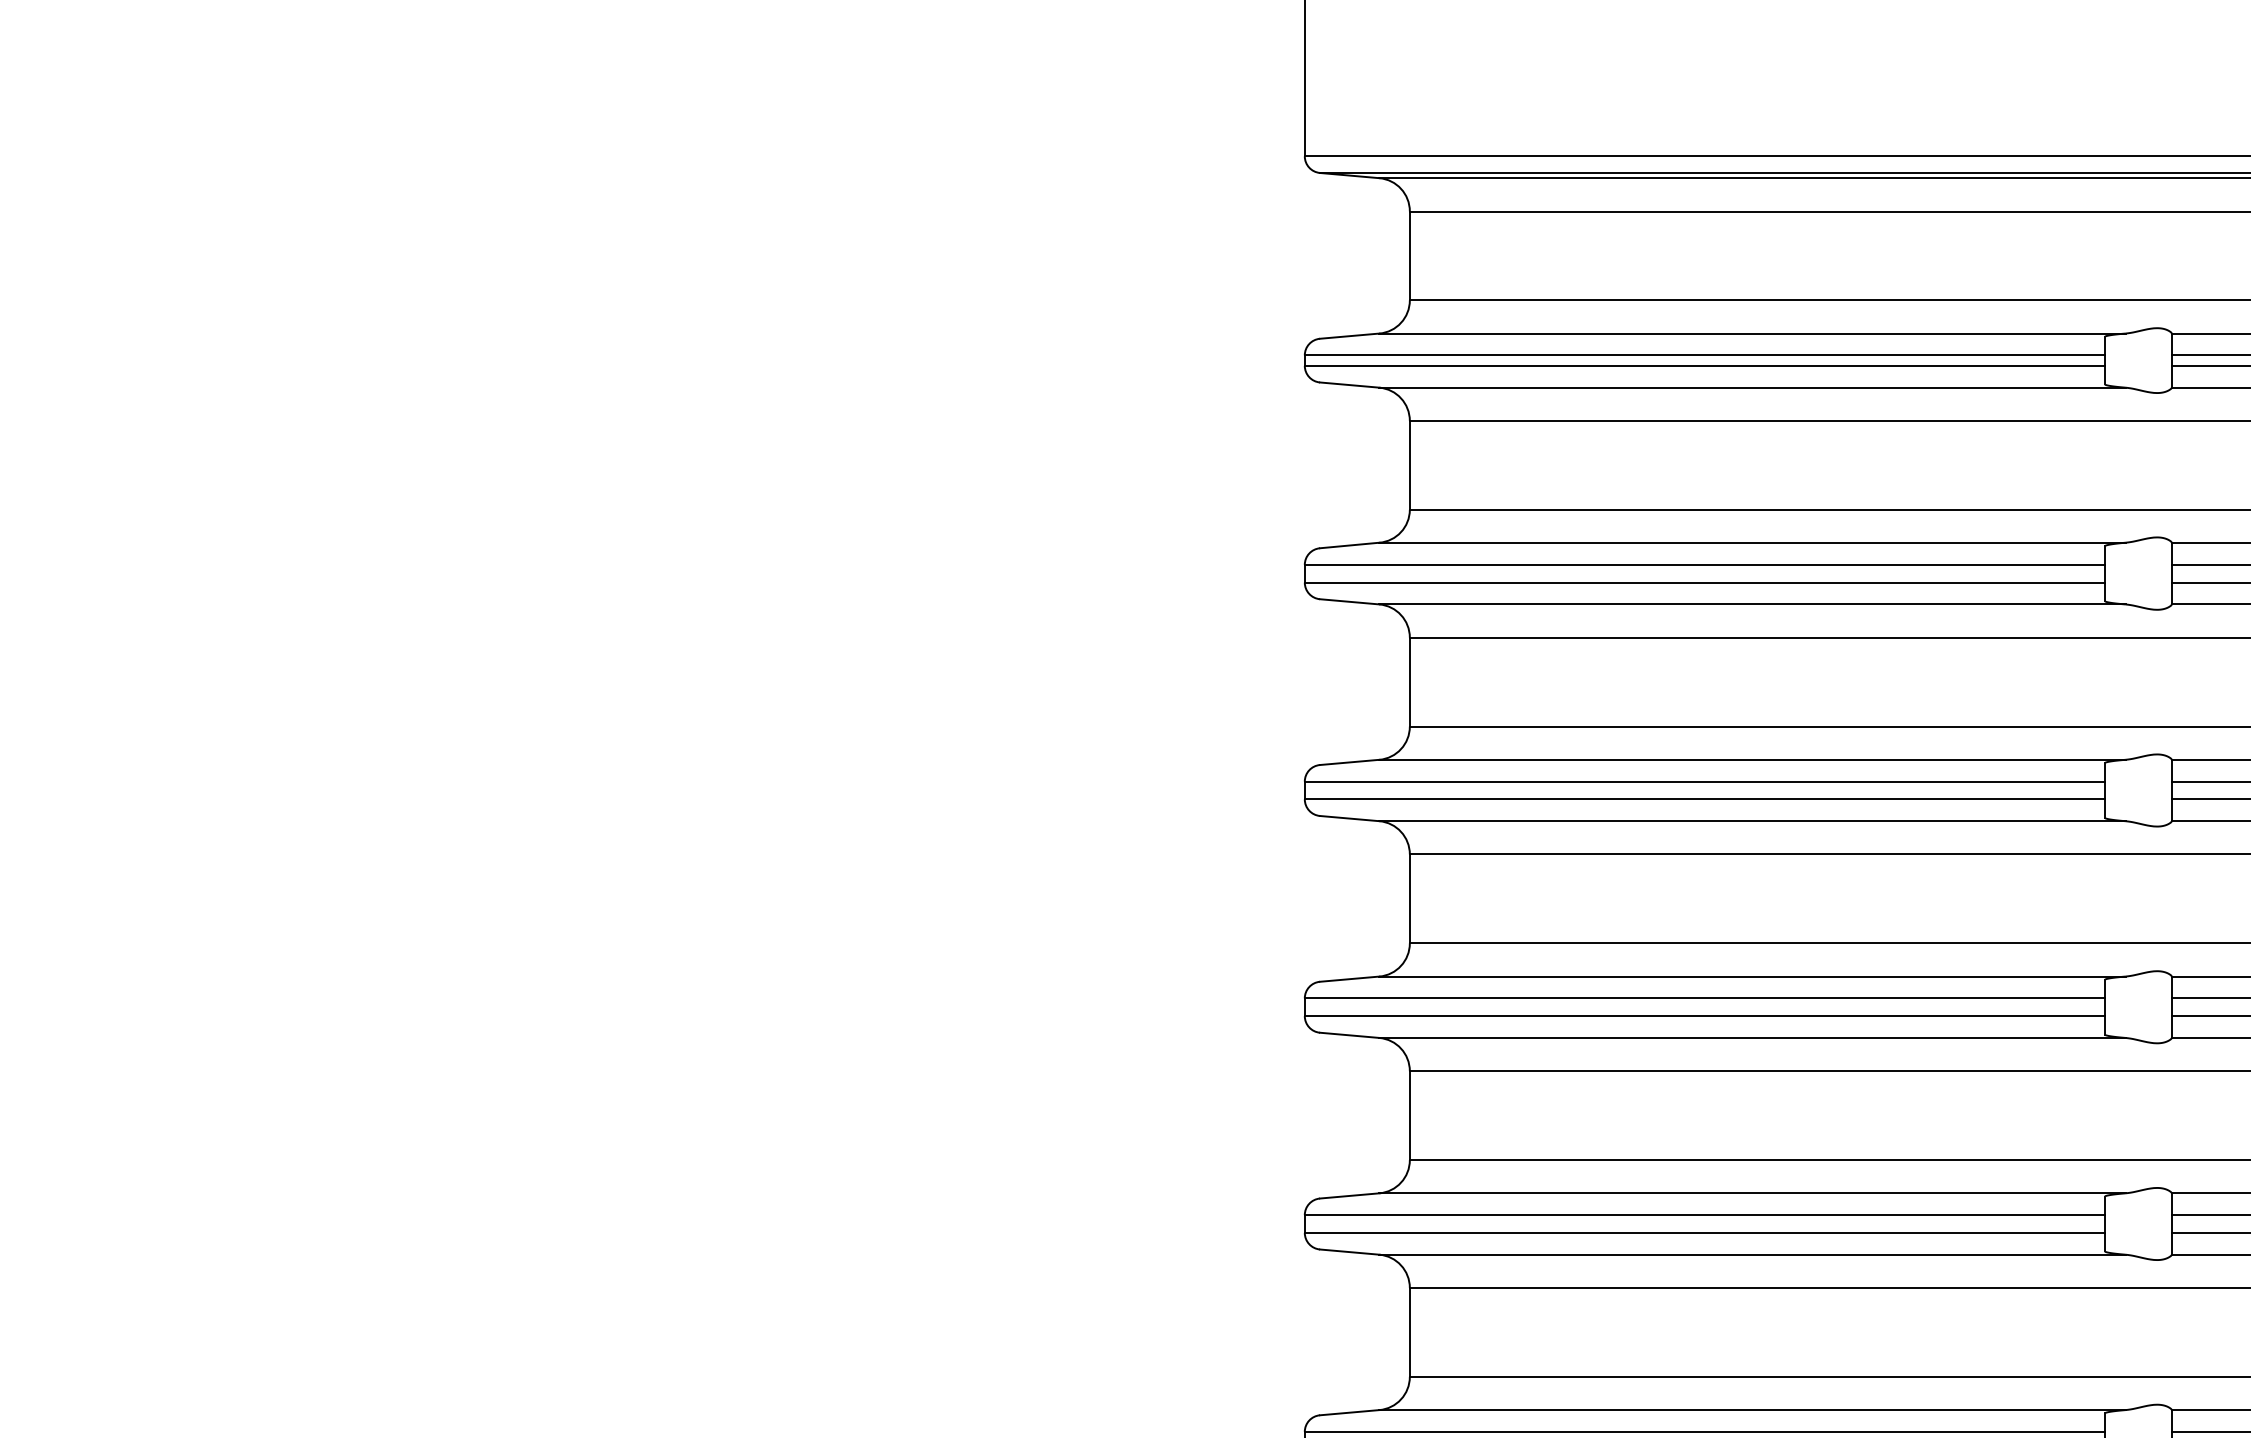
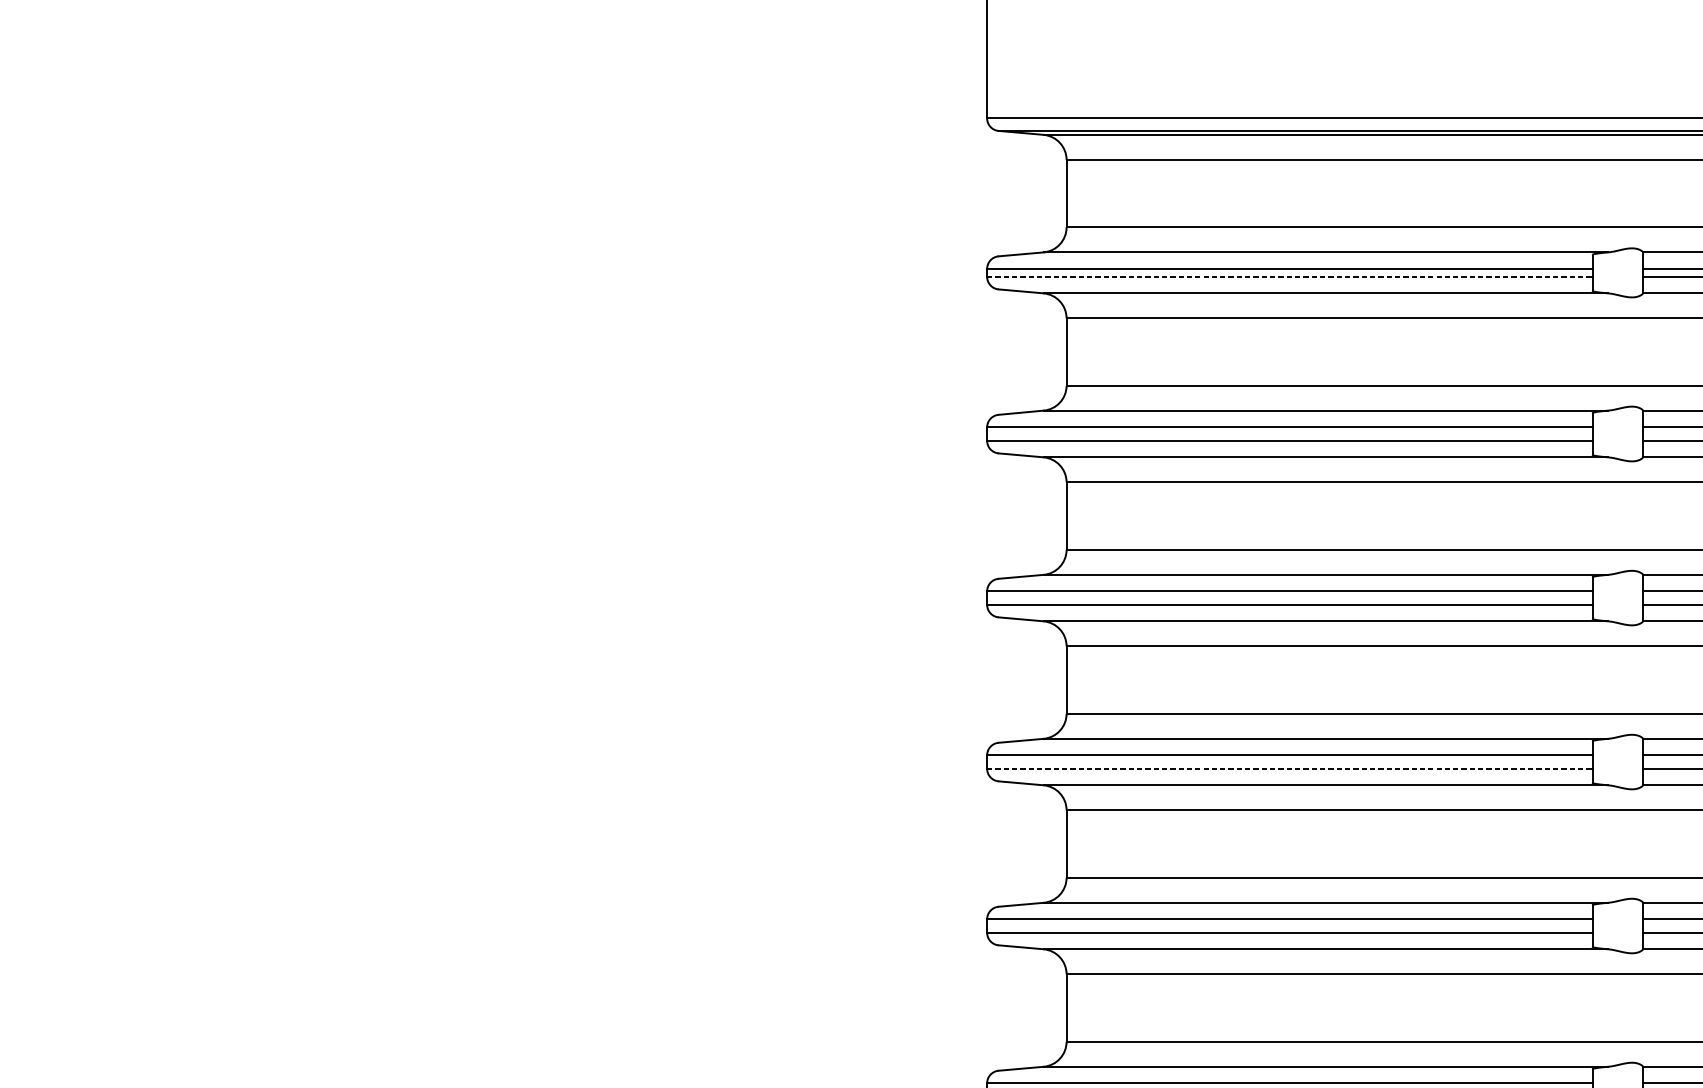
line: (1705, 365) -> (1290, 276), solid -> dashed
line: (1705, 1016) -> (1290, 769), solid -> dashed

